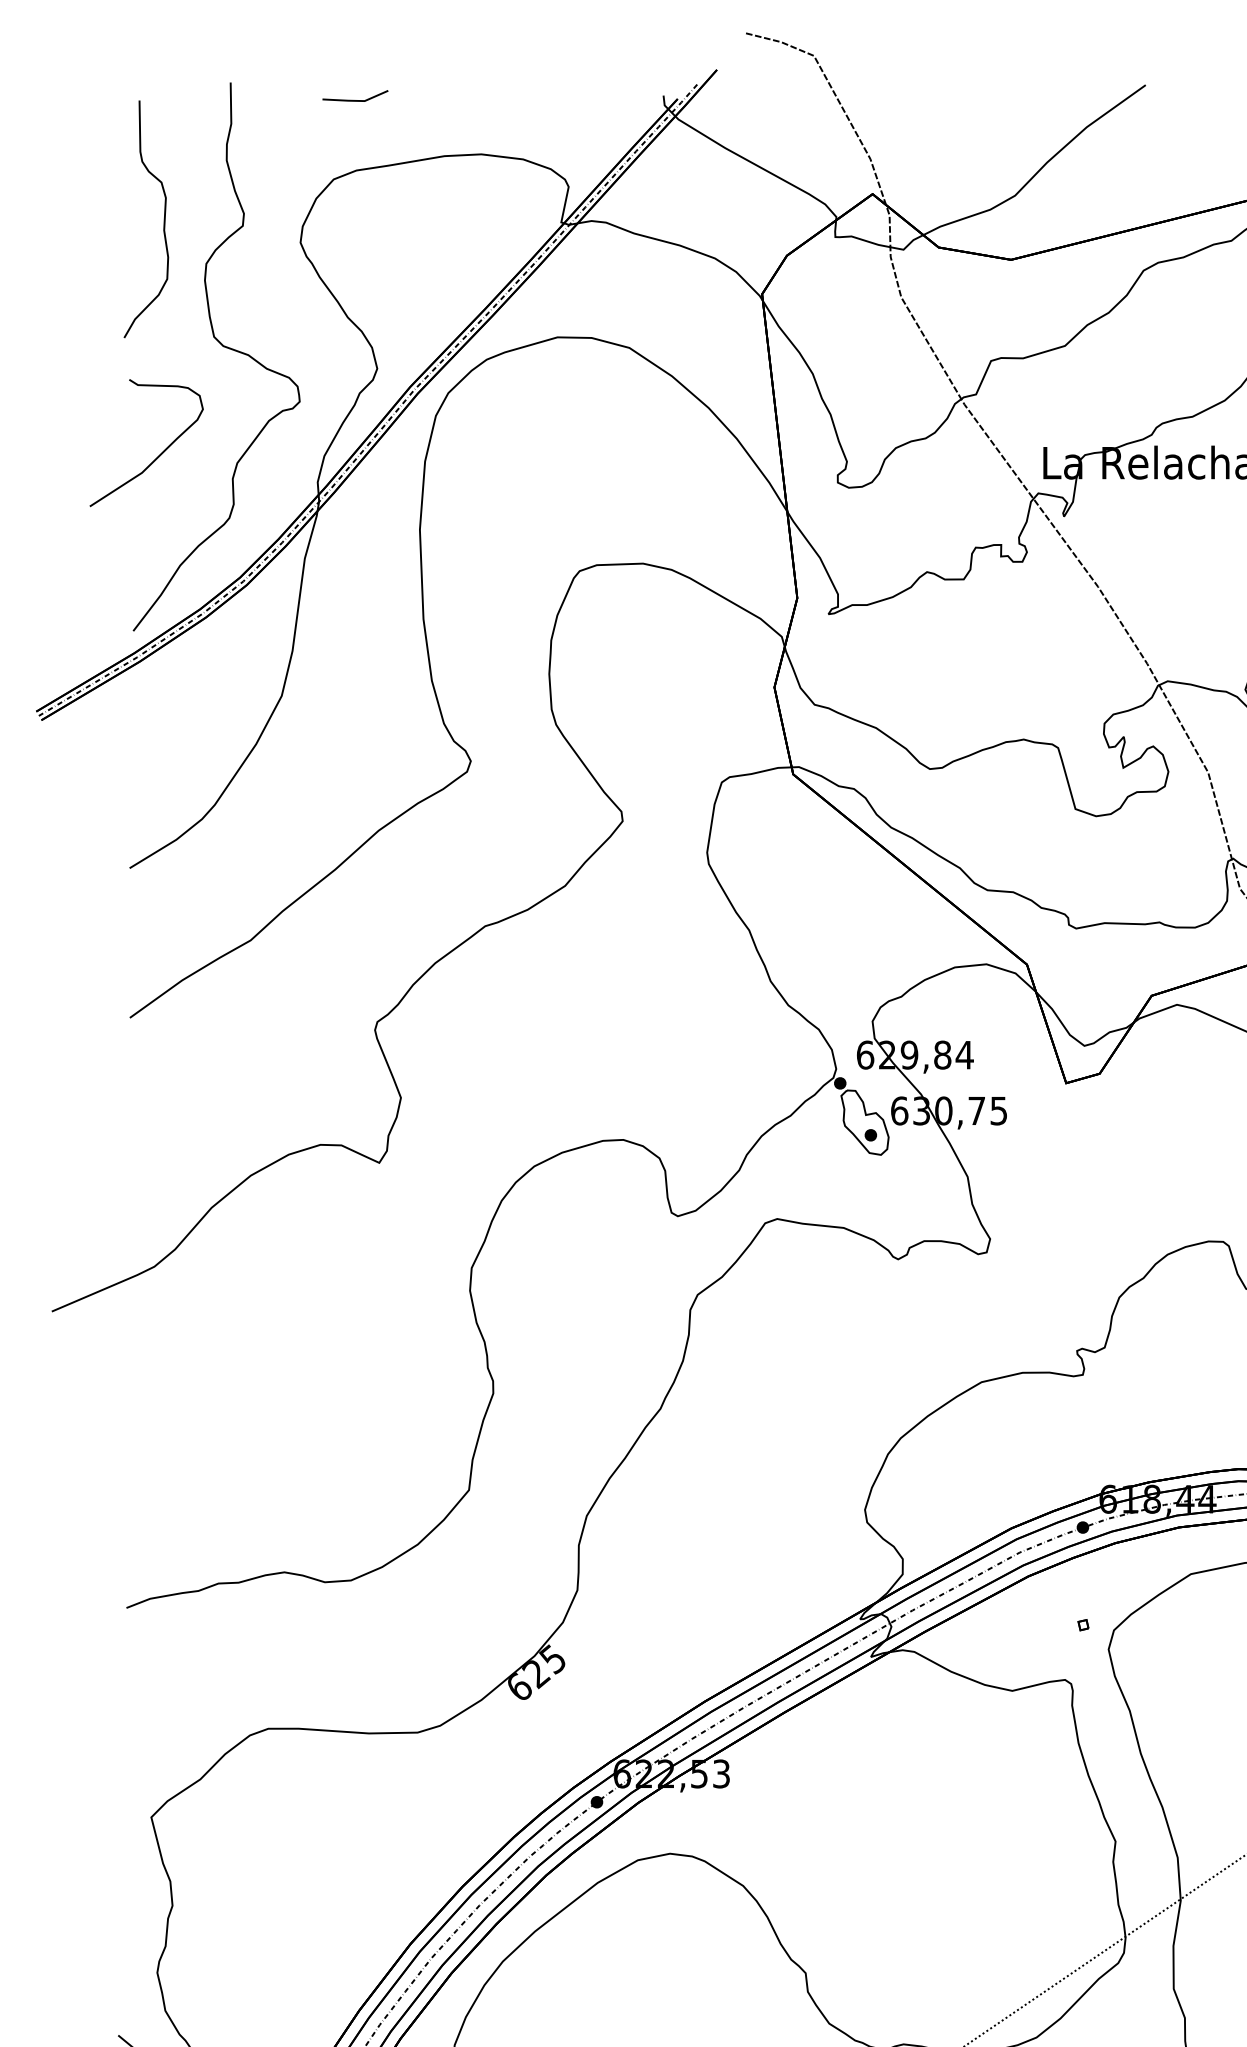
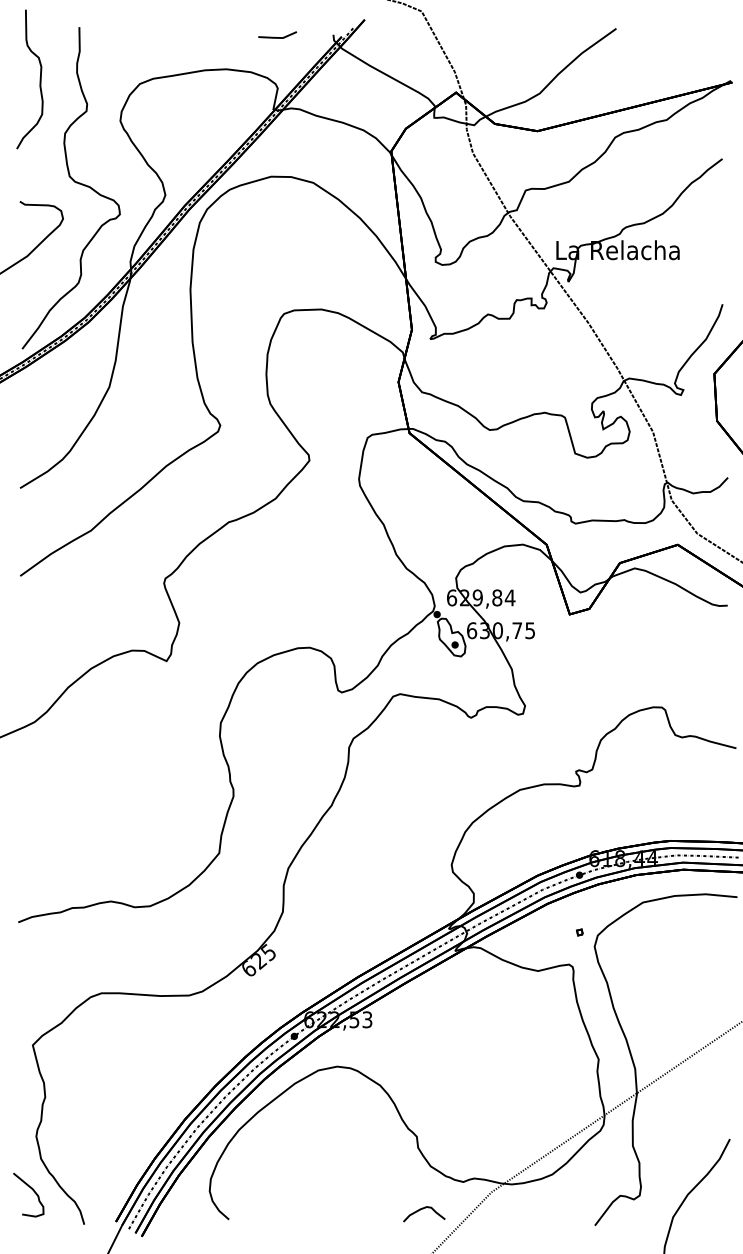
line: (355, 100) -> (277, 37), moved
curve: (162, 219) -> (39, 79), moved

